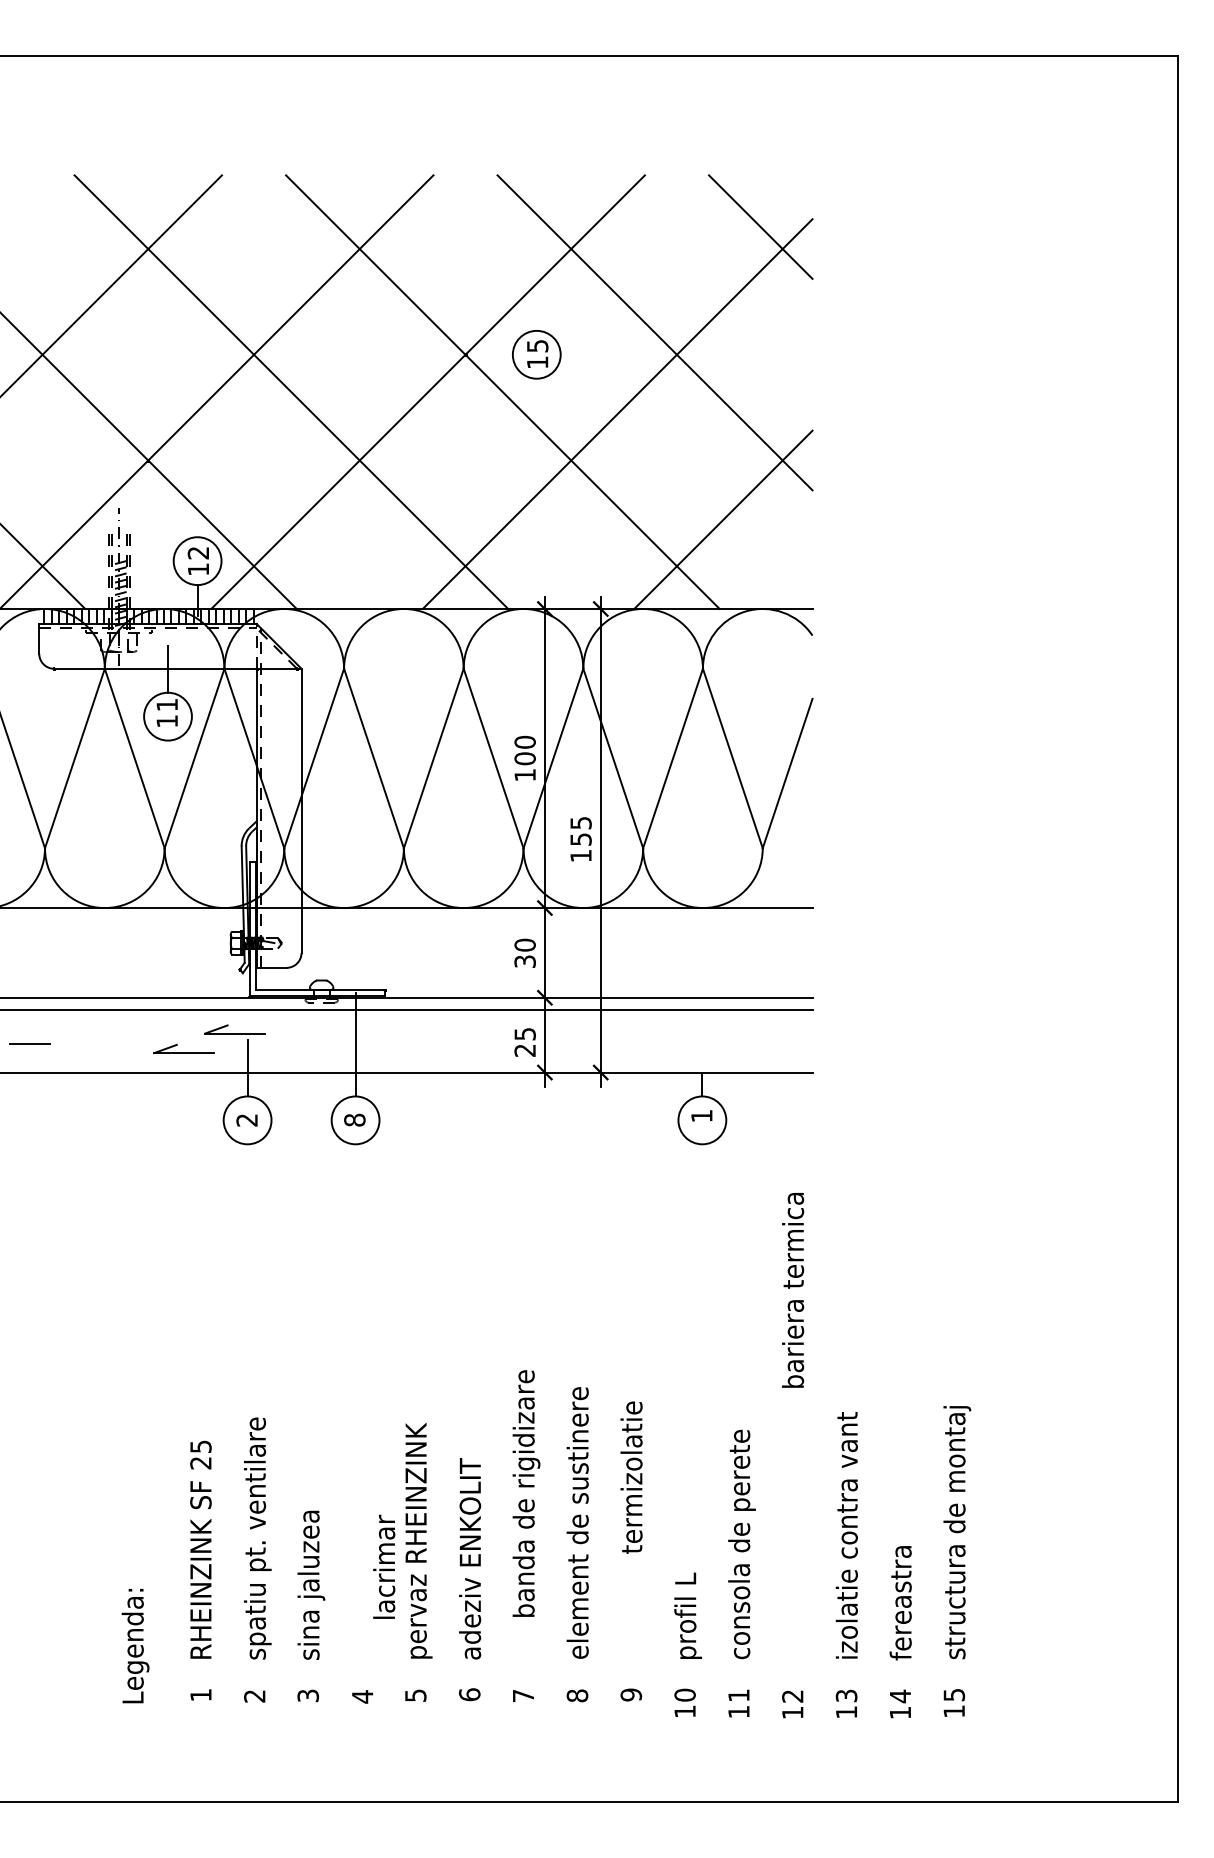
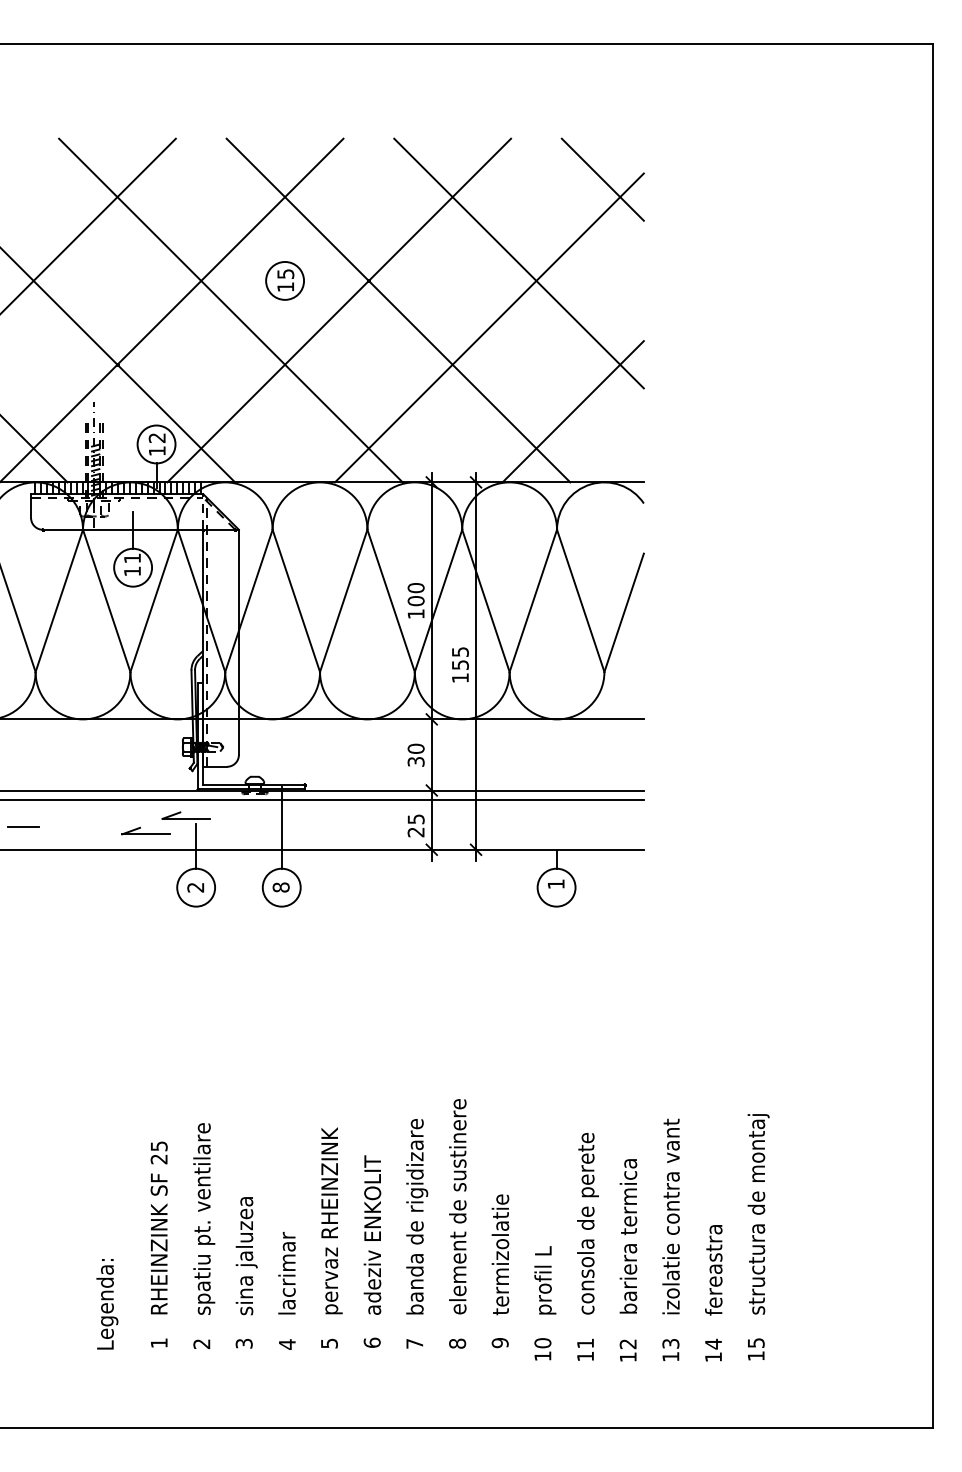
part: (536, 354) -> (284, 280), moved
text: (793, 1290) -> (628, 1236), moved
text: (631, 1477) -> (500, 1254), moved
text: (526, 1493) -> (417, 1216), moved
text: (384, 1566) -> (287, 1272), moved

